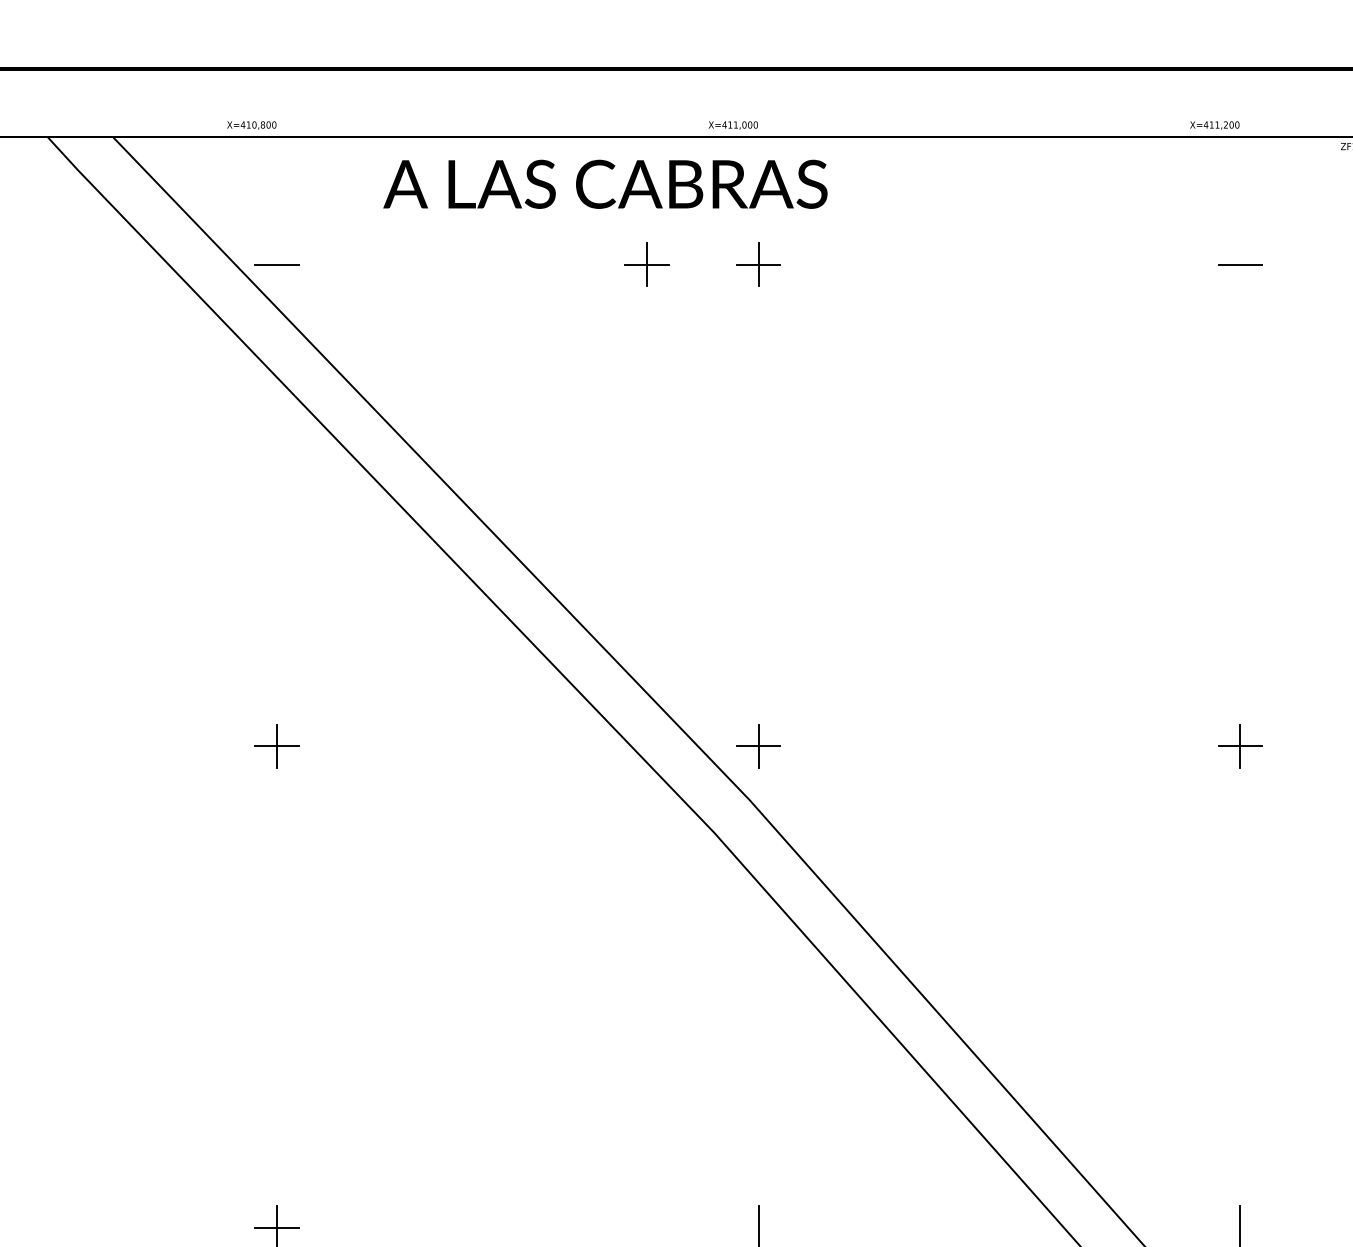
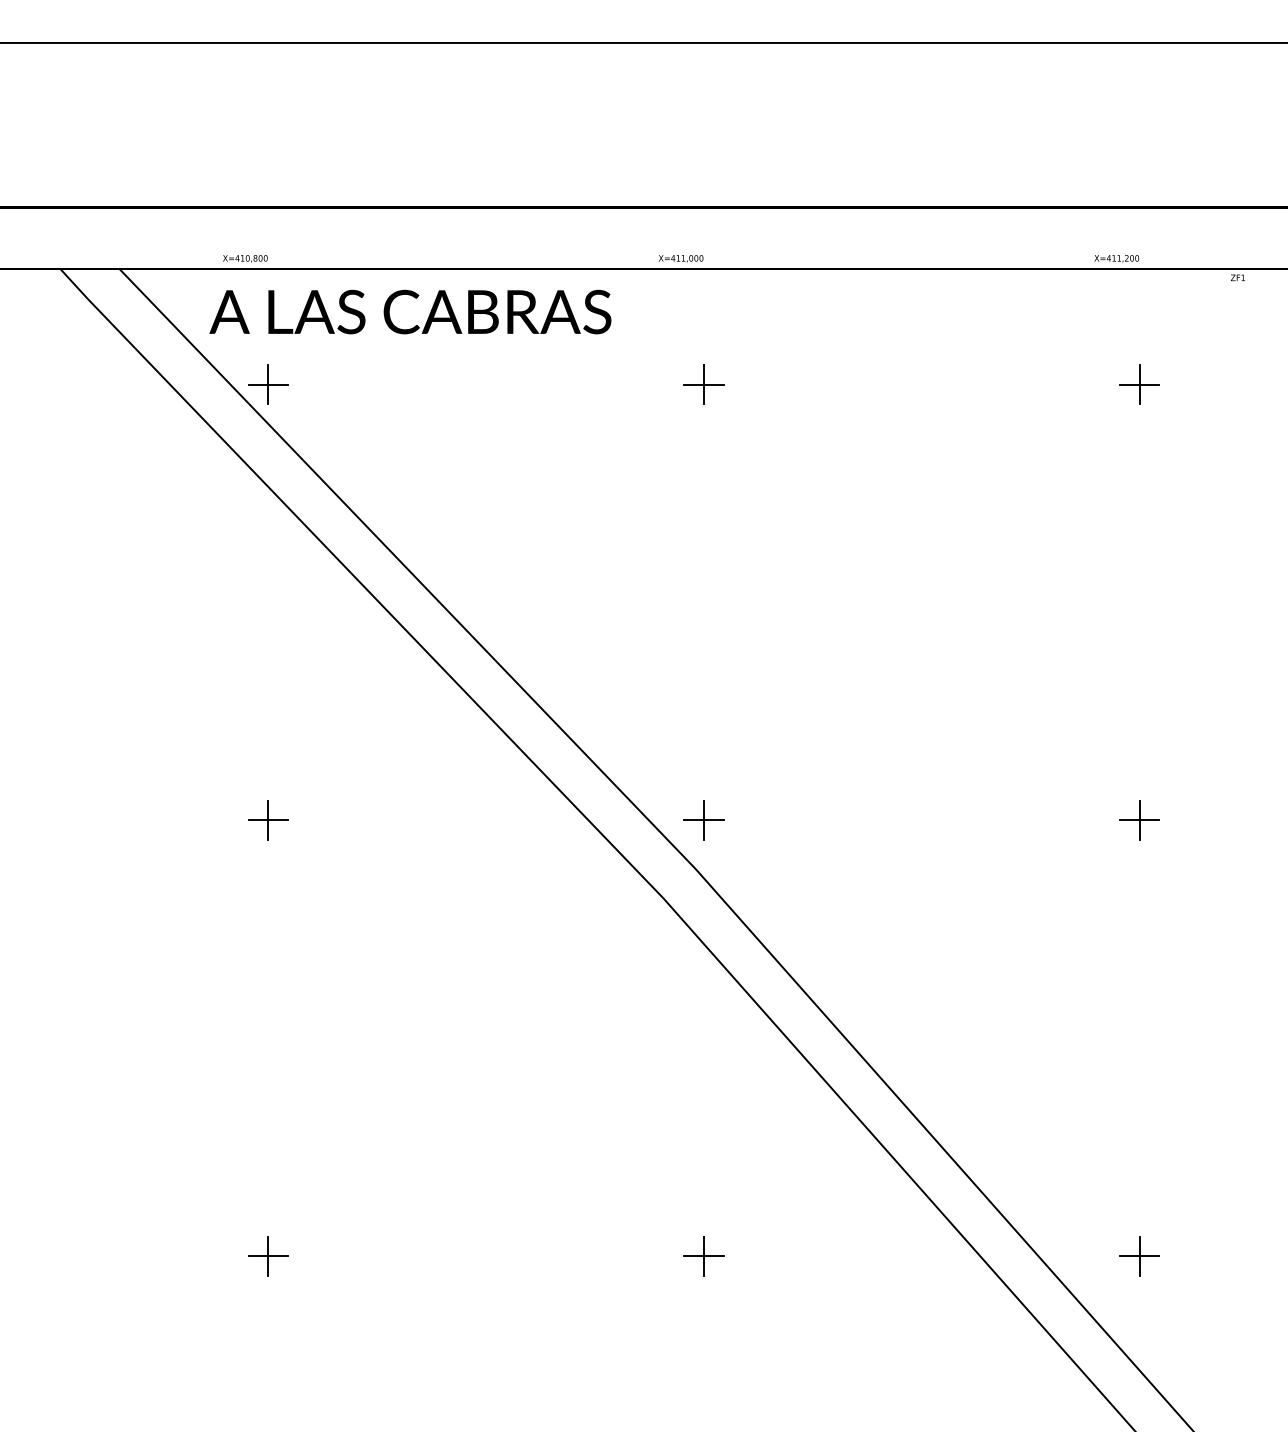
text: (605, 183) -> (410, 311), moved
line: (277, 264) -> (268, 384), added
part: (646, 264) -> (602, 384), removed
line: (1239, 264) -> (1139, 384), added
line: (758, 1228) -> (703, 1256), added
line: (1239, 1228) -> (1139, 1256), added

